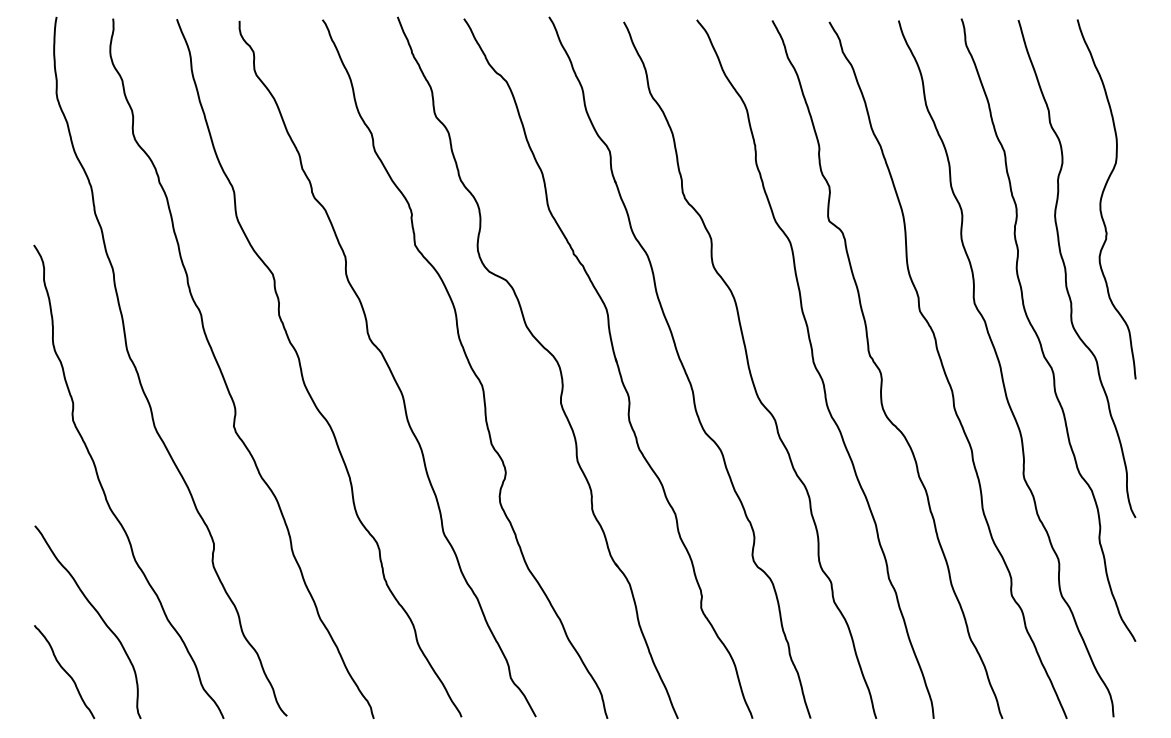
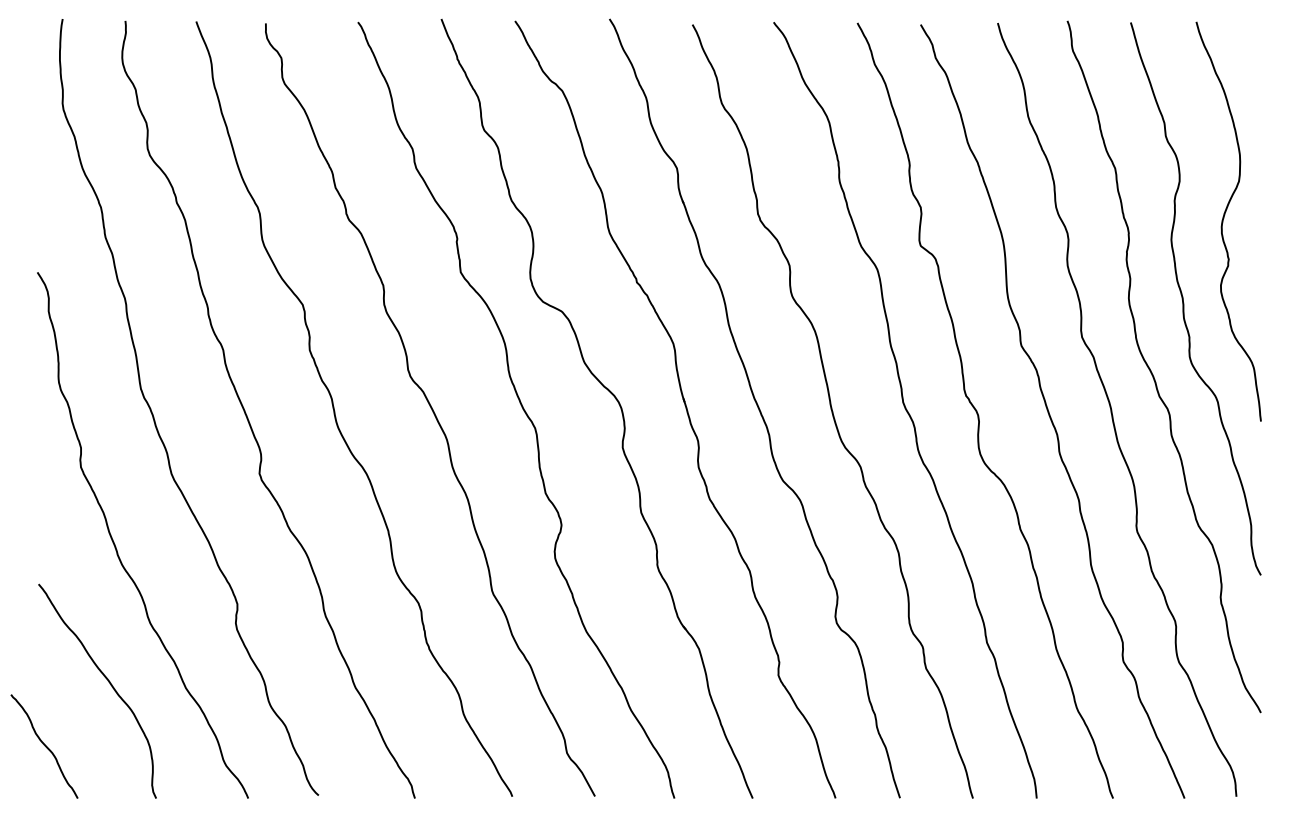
curve: (64, 672) -> (44, 746), moved

